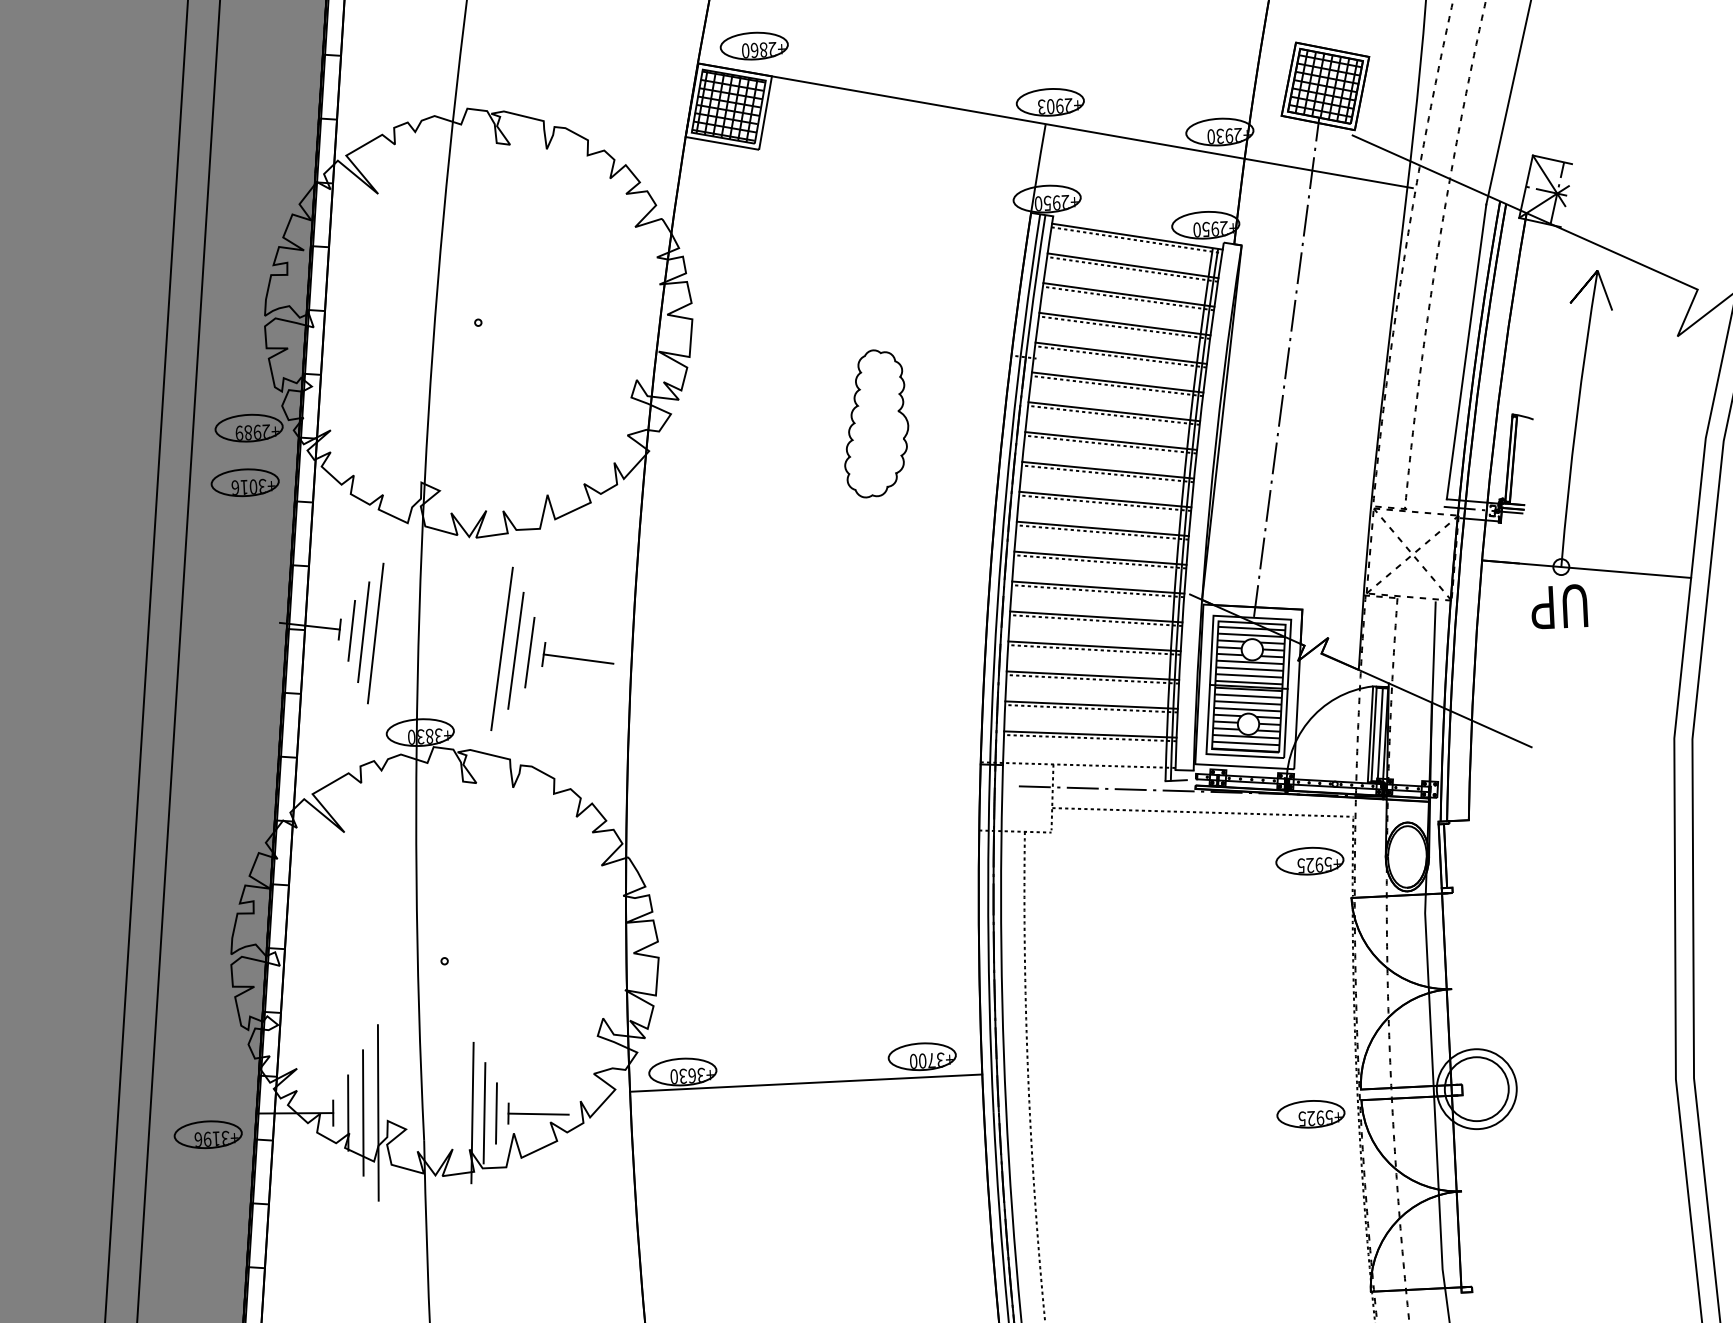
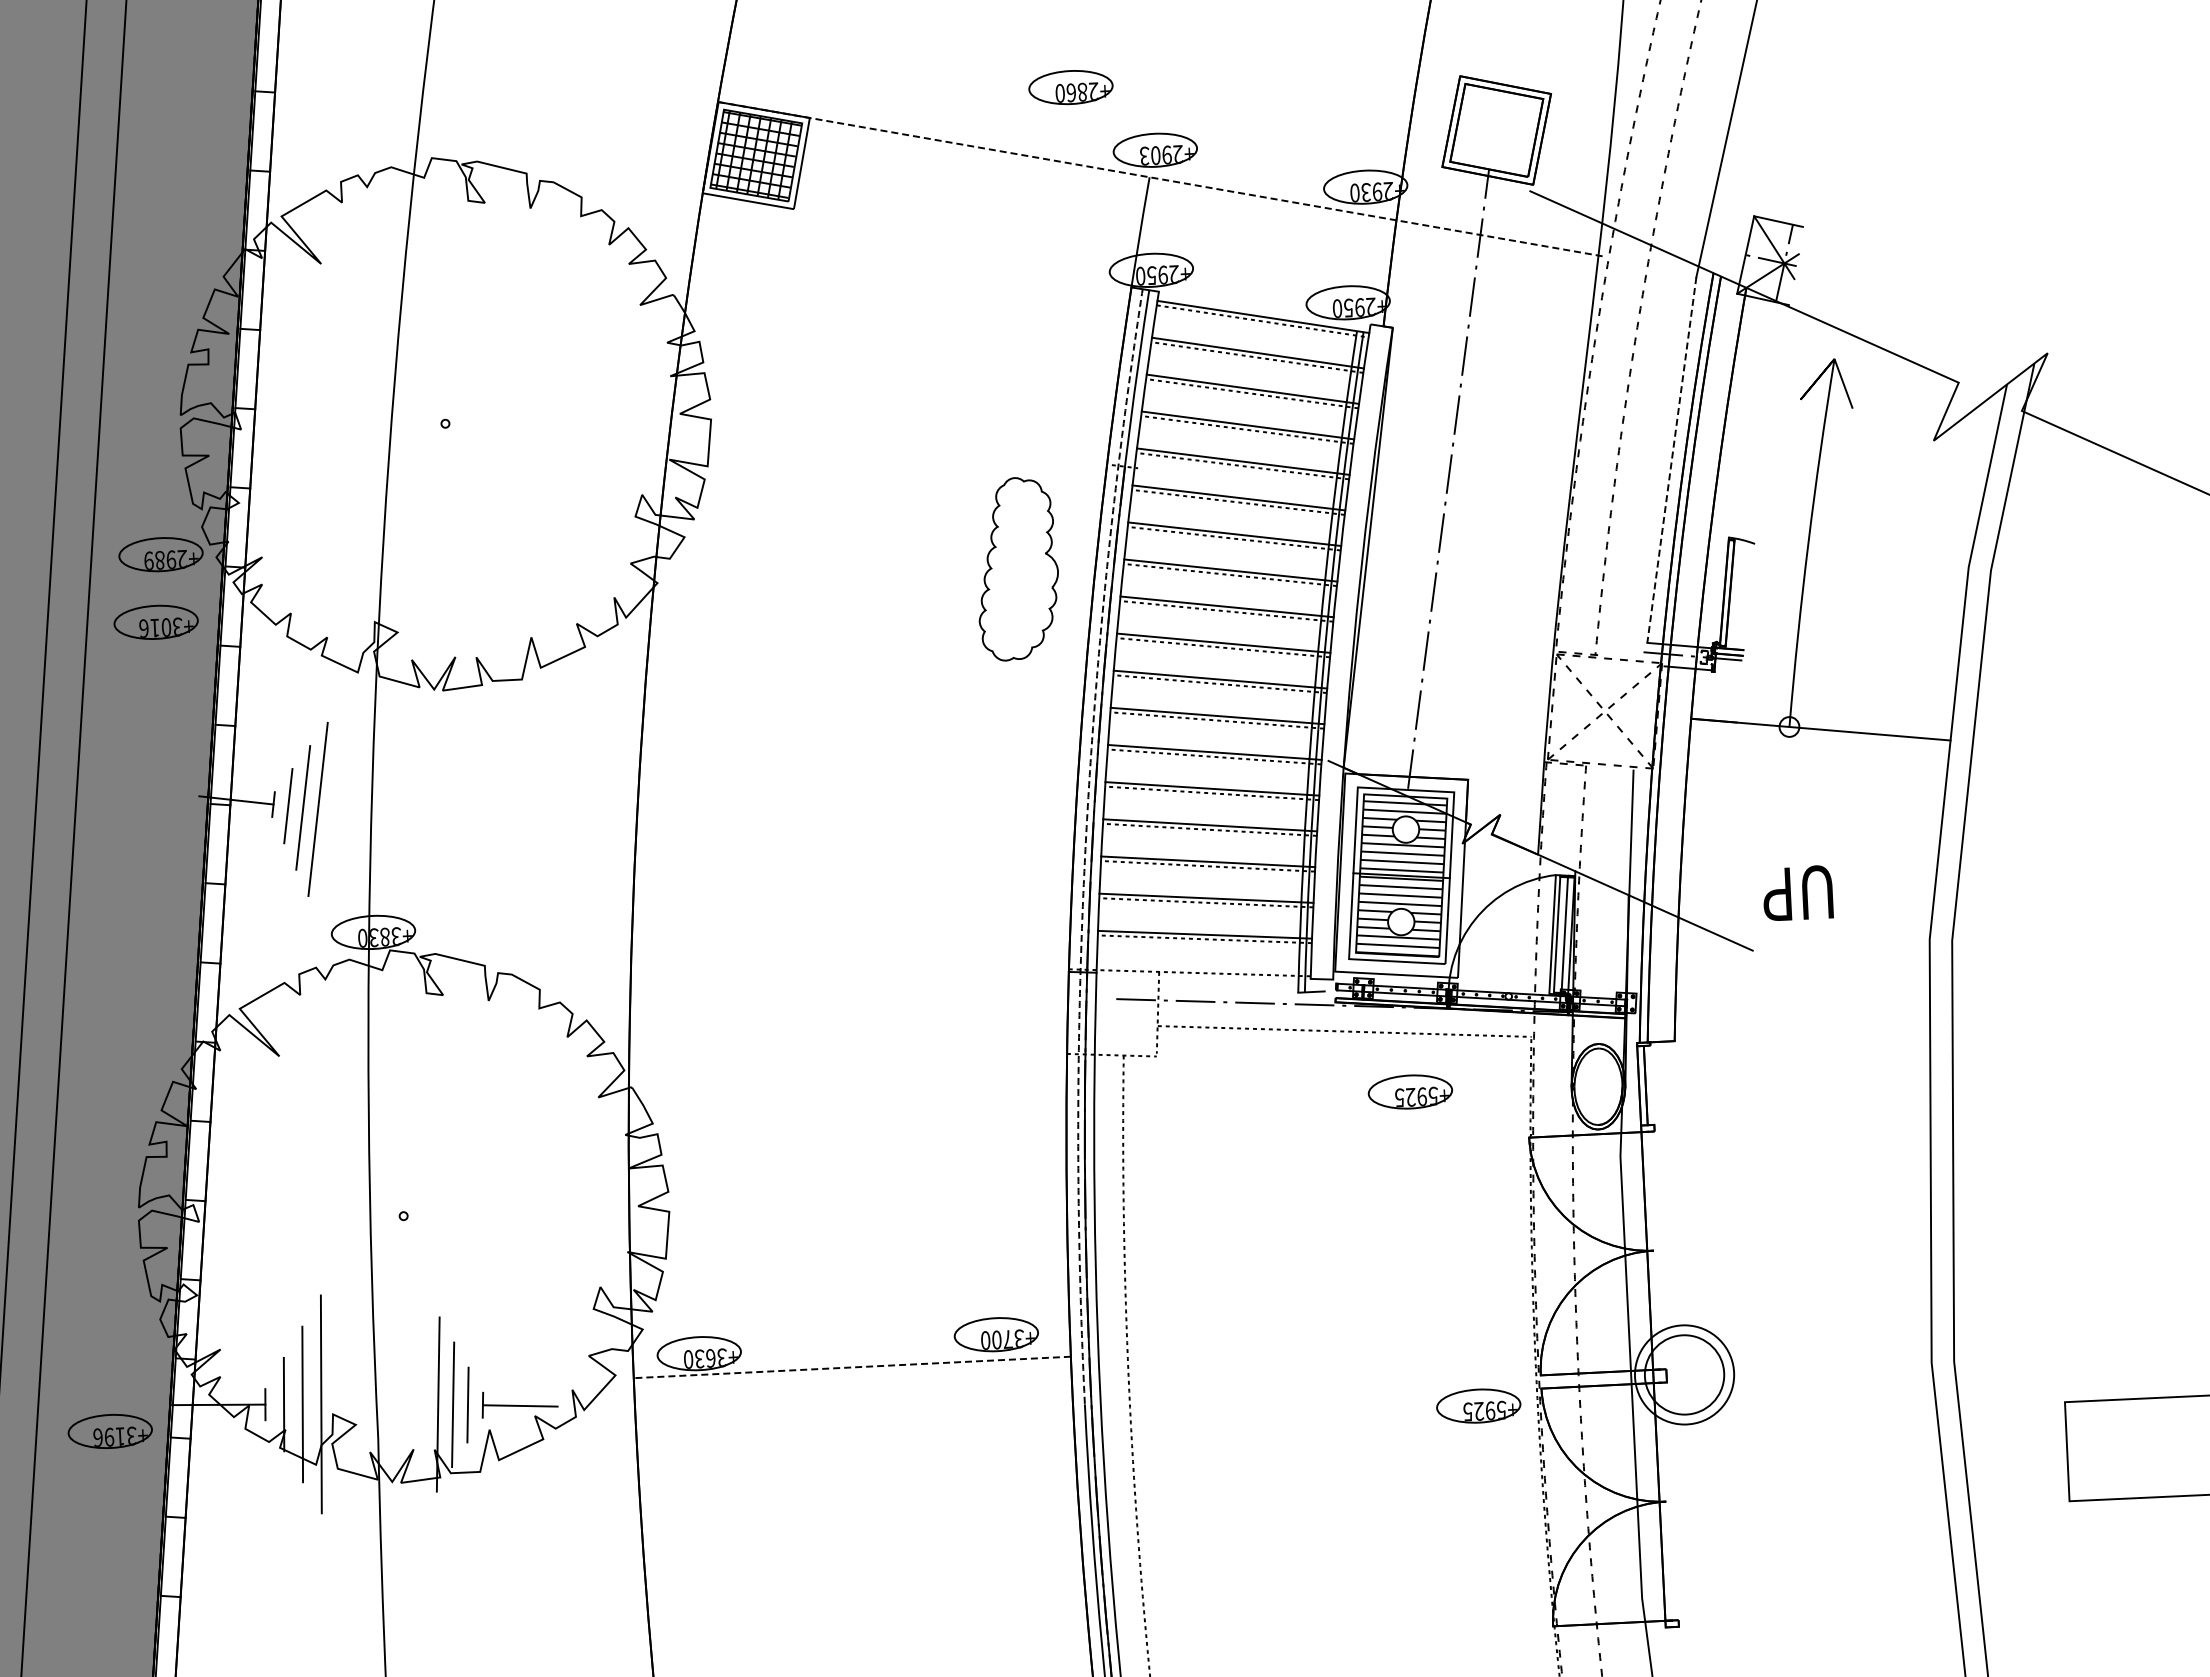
part: (753, 46) -> (1070, 87), moved
hatch: (1325, 86) -> (1496, 130), removed
line: (1056, 125) -> (1162, 179), solid -> dashed
line: (1466, 352) -> (1671, 460), solid -> dashed
part: (876, 424) -> (1018, 569), moved
text: (1559, 606) -> (1798, 892), moved
part: (551, 654) -> (536, 835), removed
arc: (994, 662) -> (1085, 845), solid -> dashed
part: (1309, 860) -> (1410, 1091), moved
line: (806, 1083) -> (852, 1367), solid -> dashed

